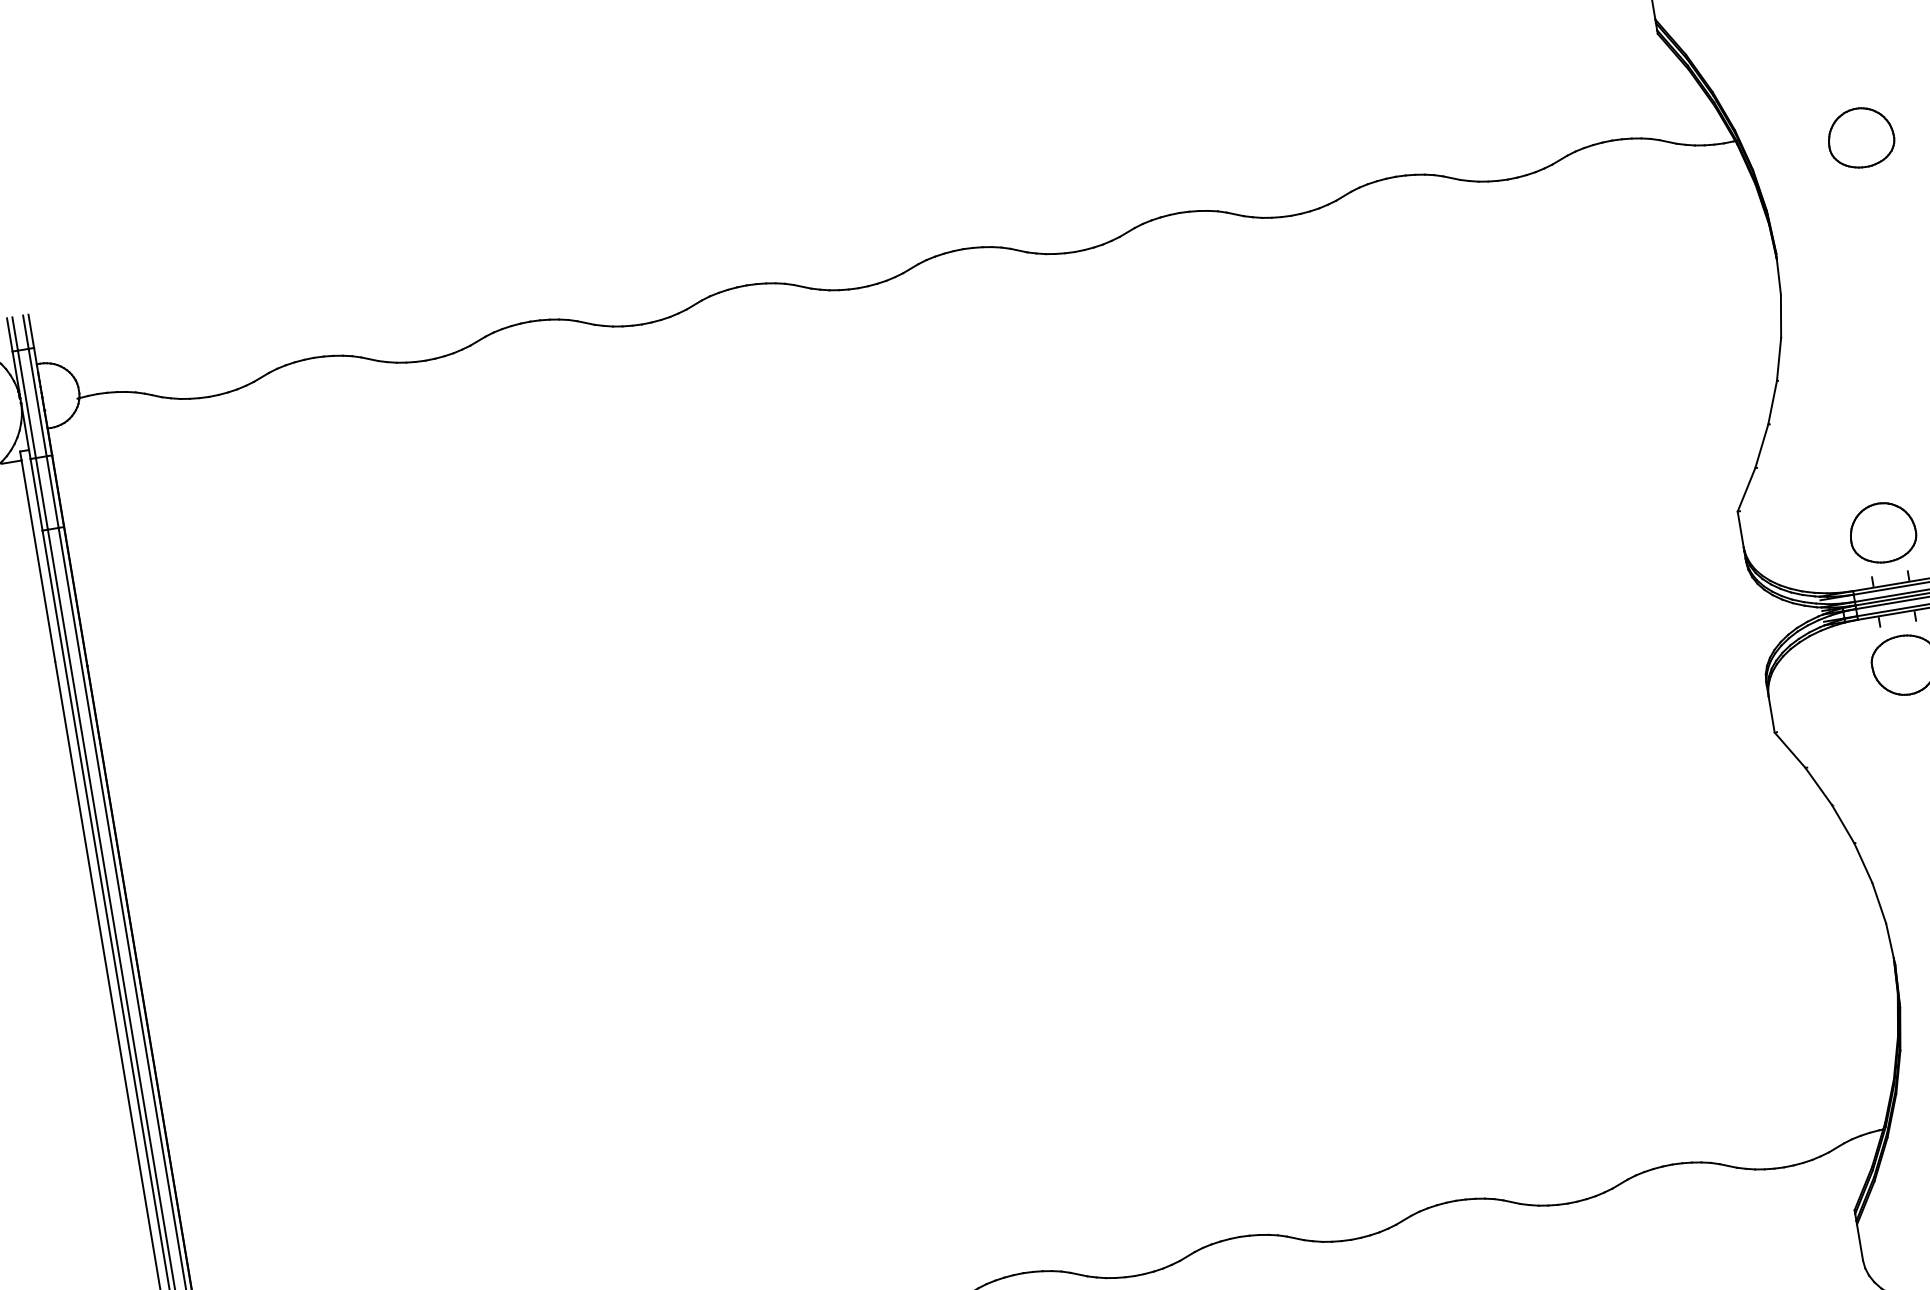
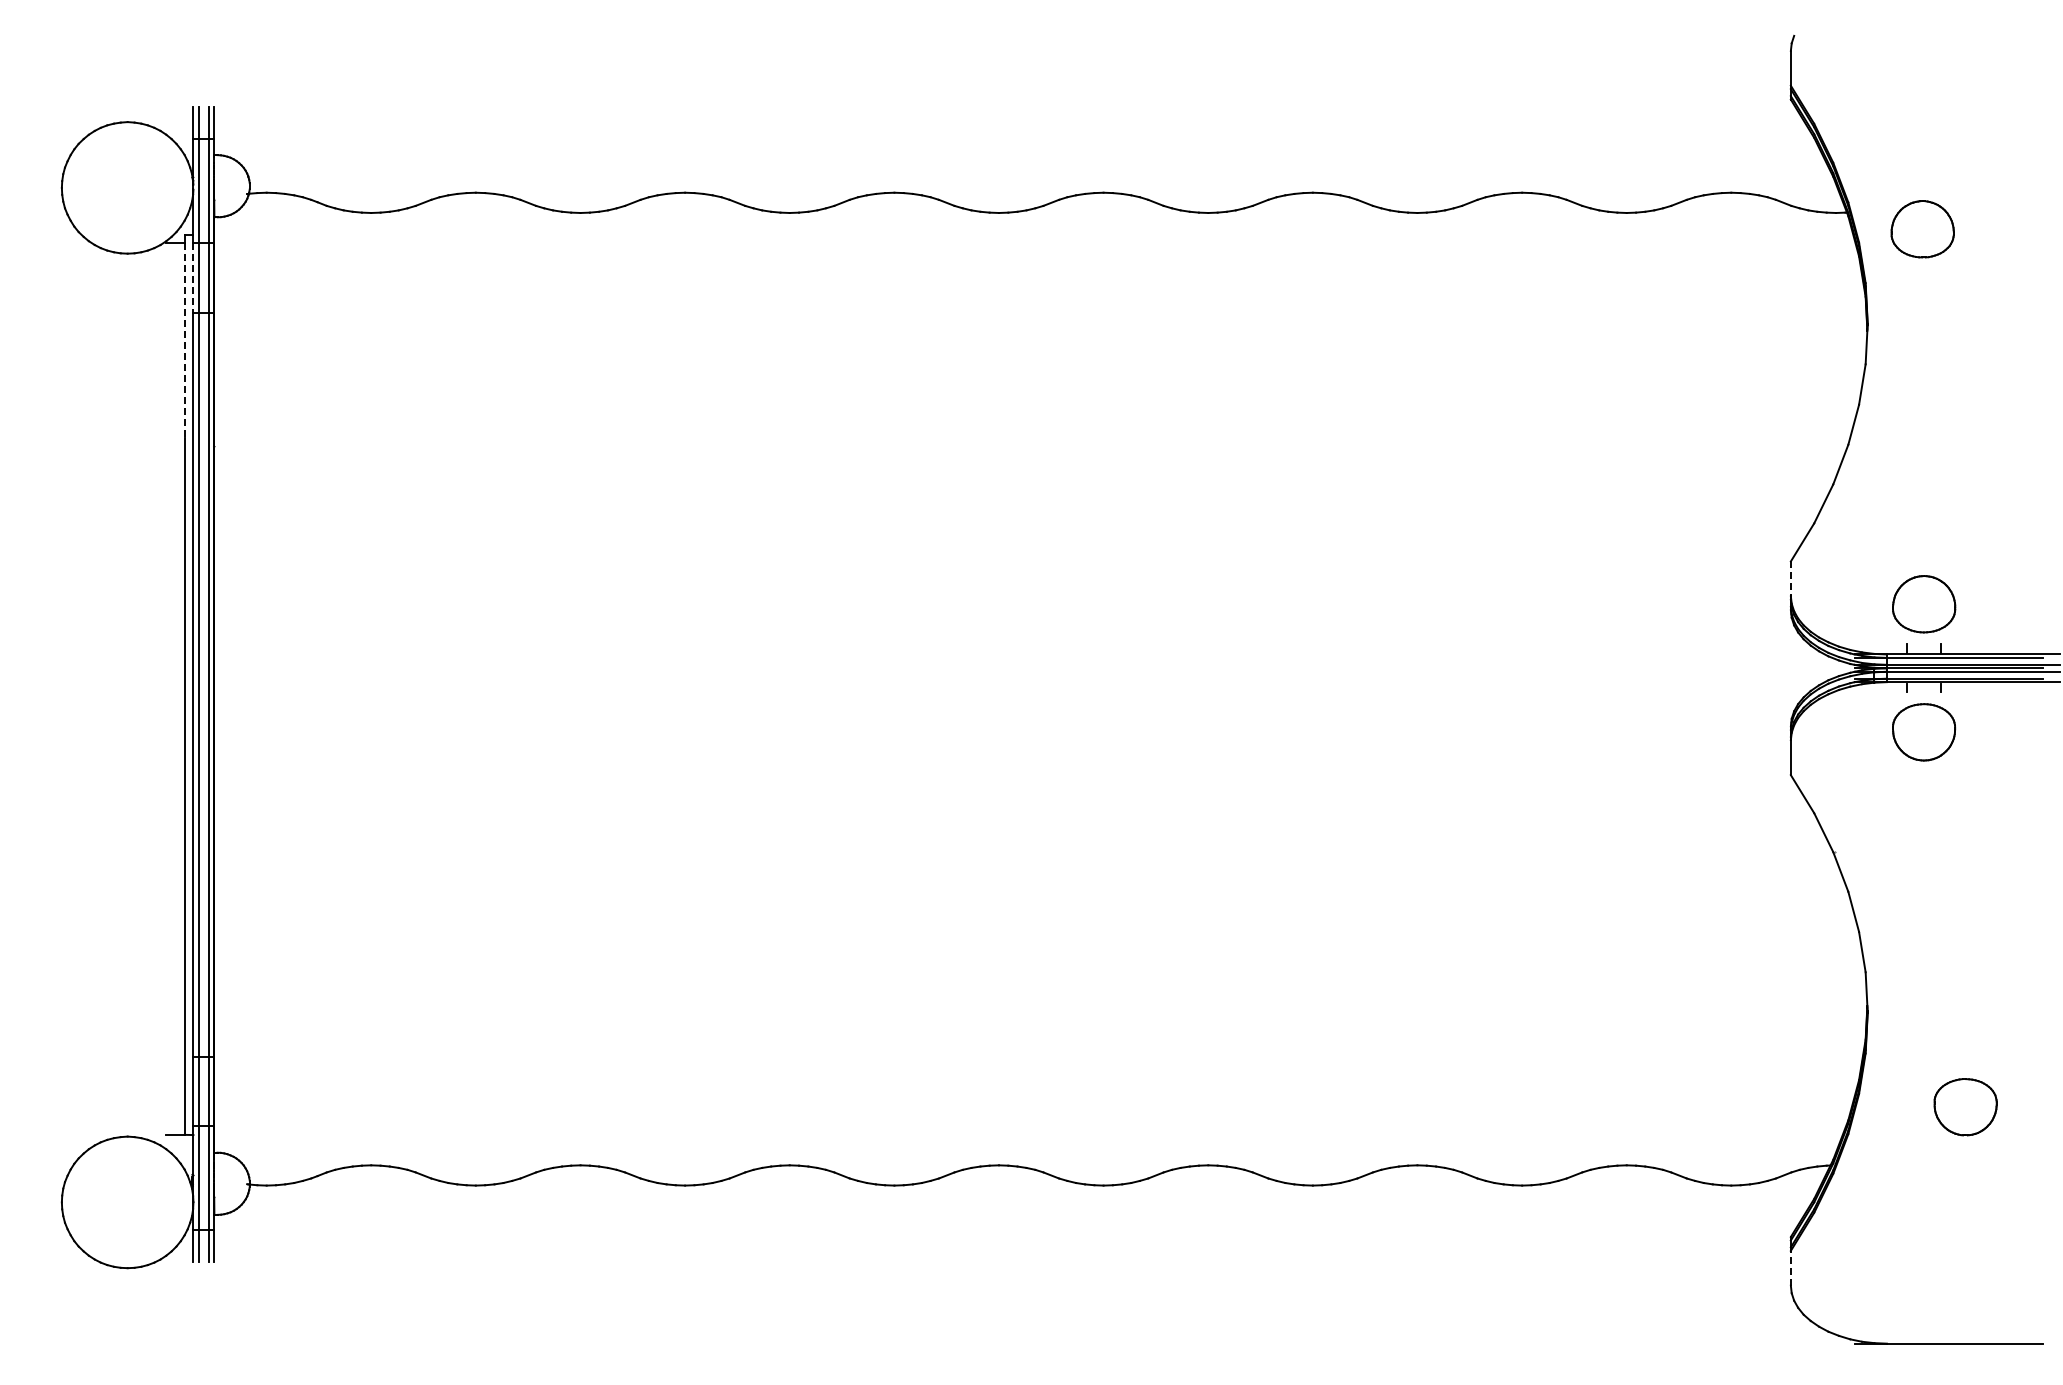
part: (1860, 138) -> (1922, 229), moved
line: (36, 494) -> (193, 277), solid -> dashed
line: (1740, 530) -> (1790, 579), solid -> dashed
line: (38, 562) -> (184, 341), solid -> dashed
line: (1859, 1241) -> (1790, 1267), solid -> dashed

